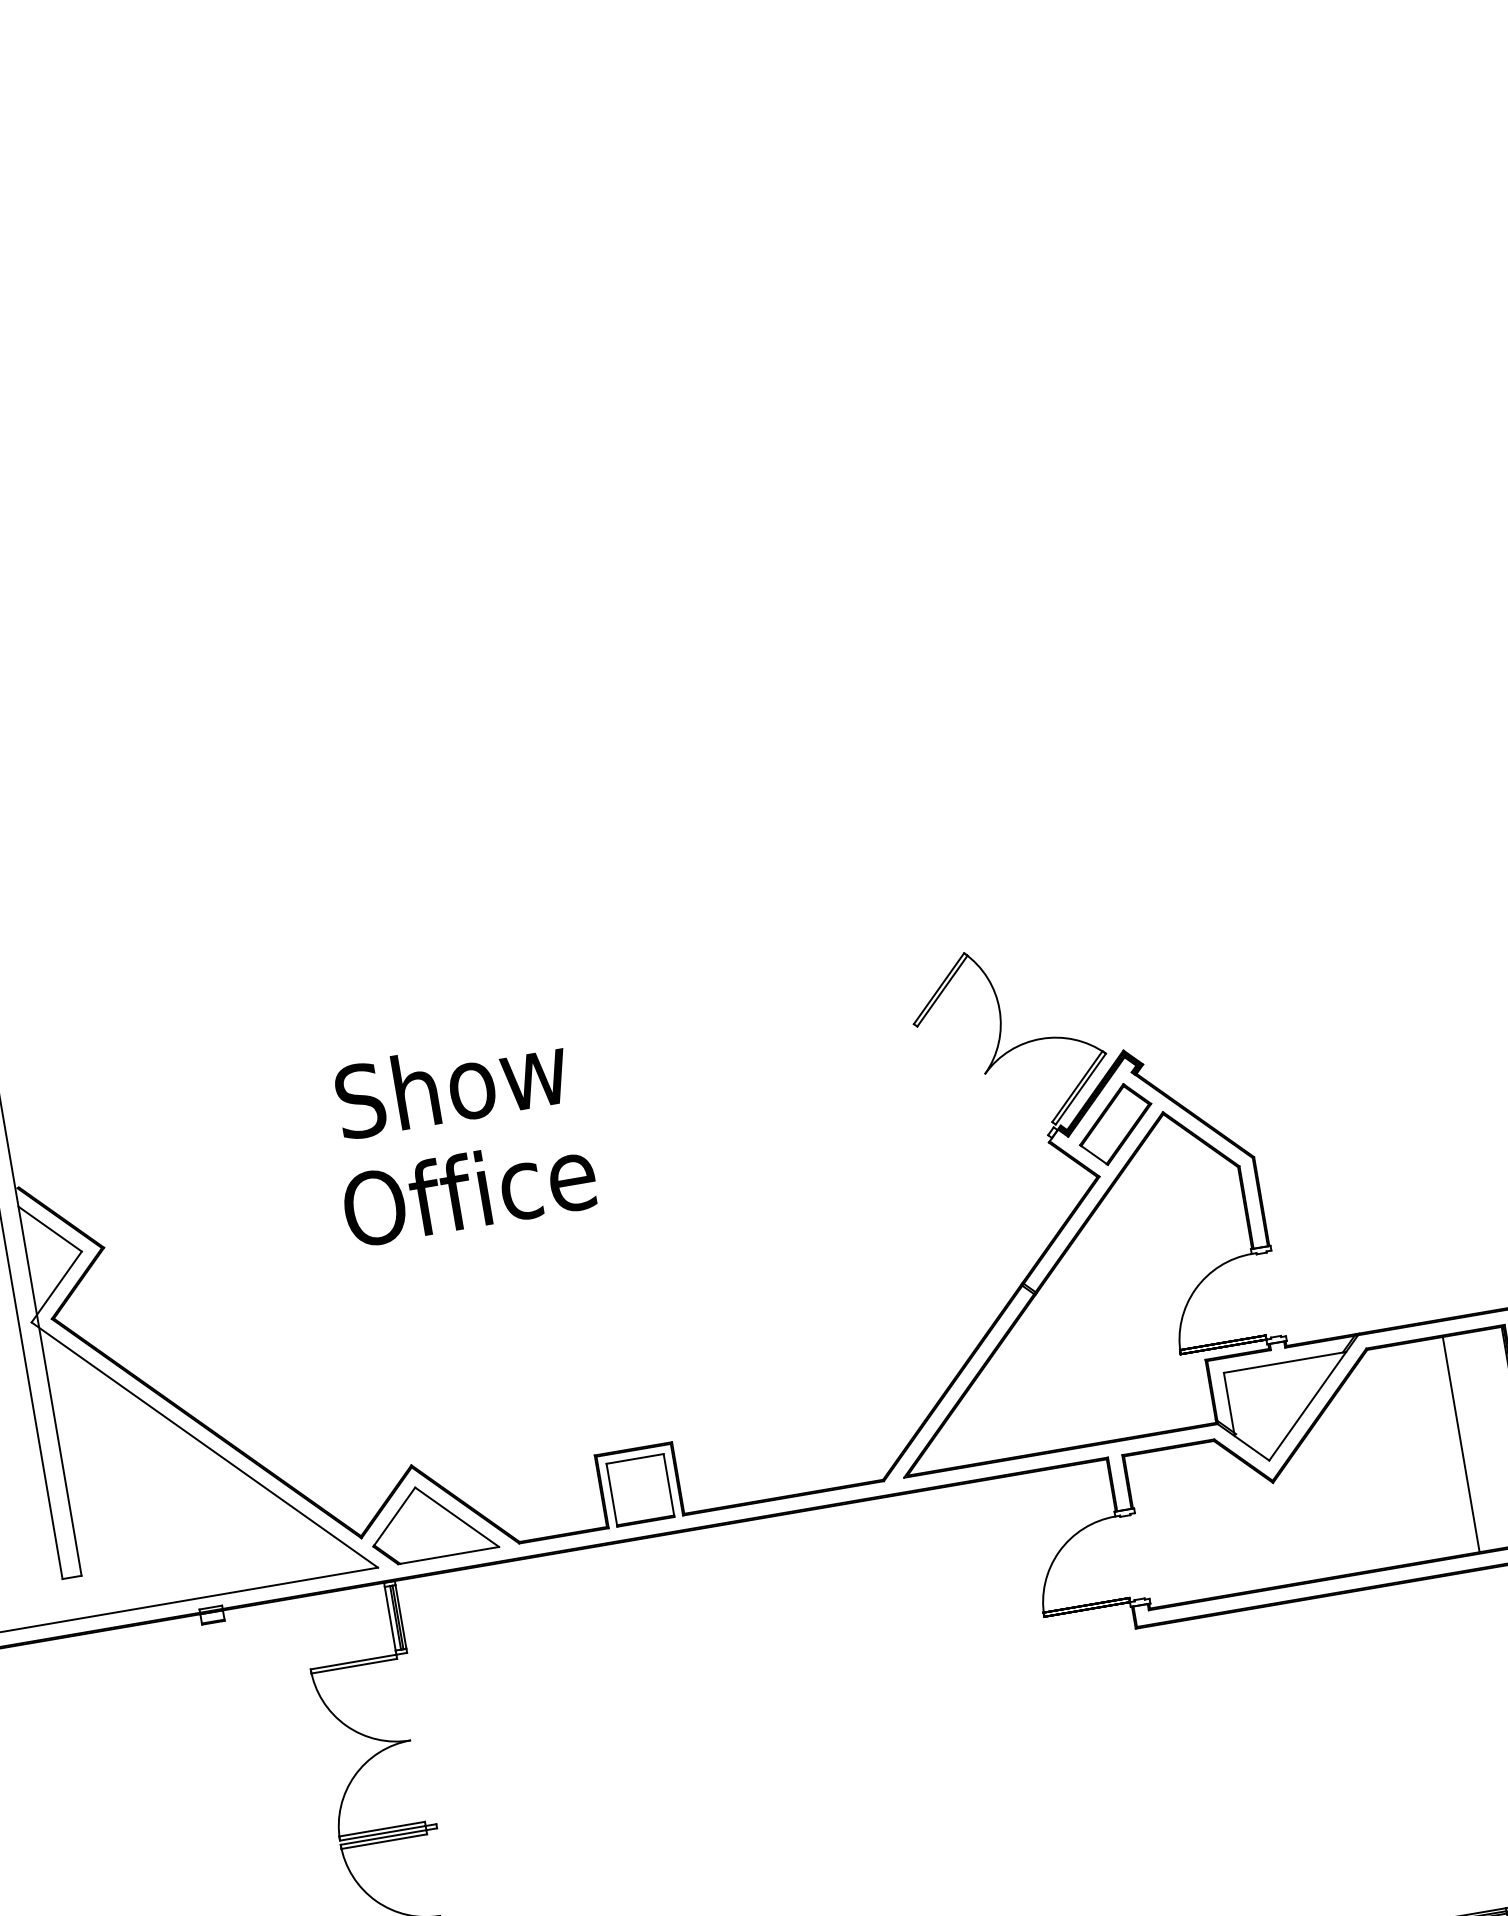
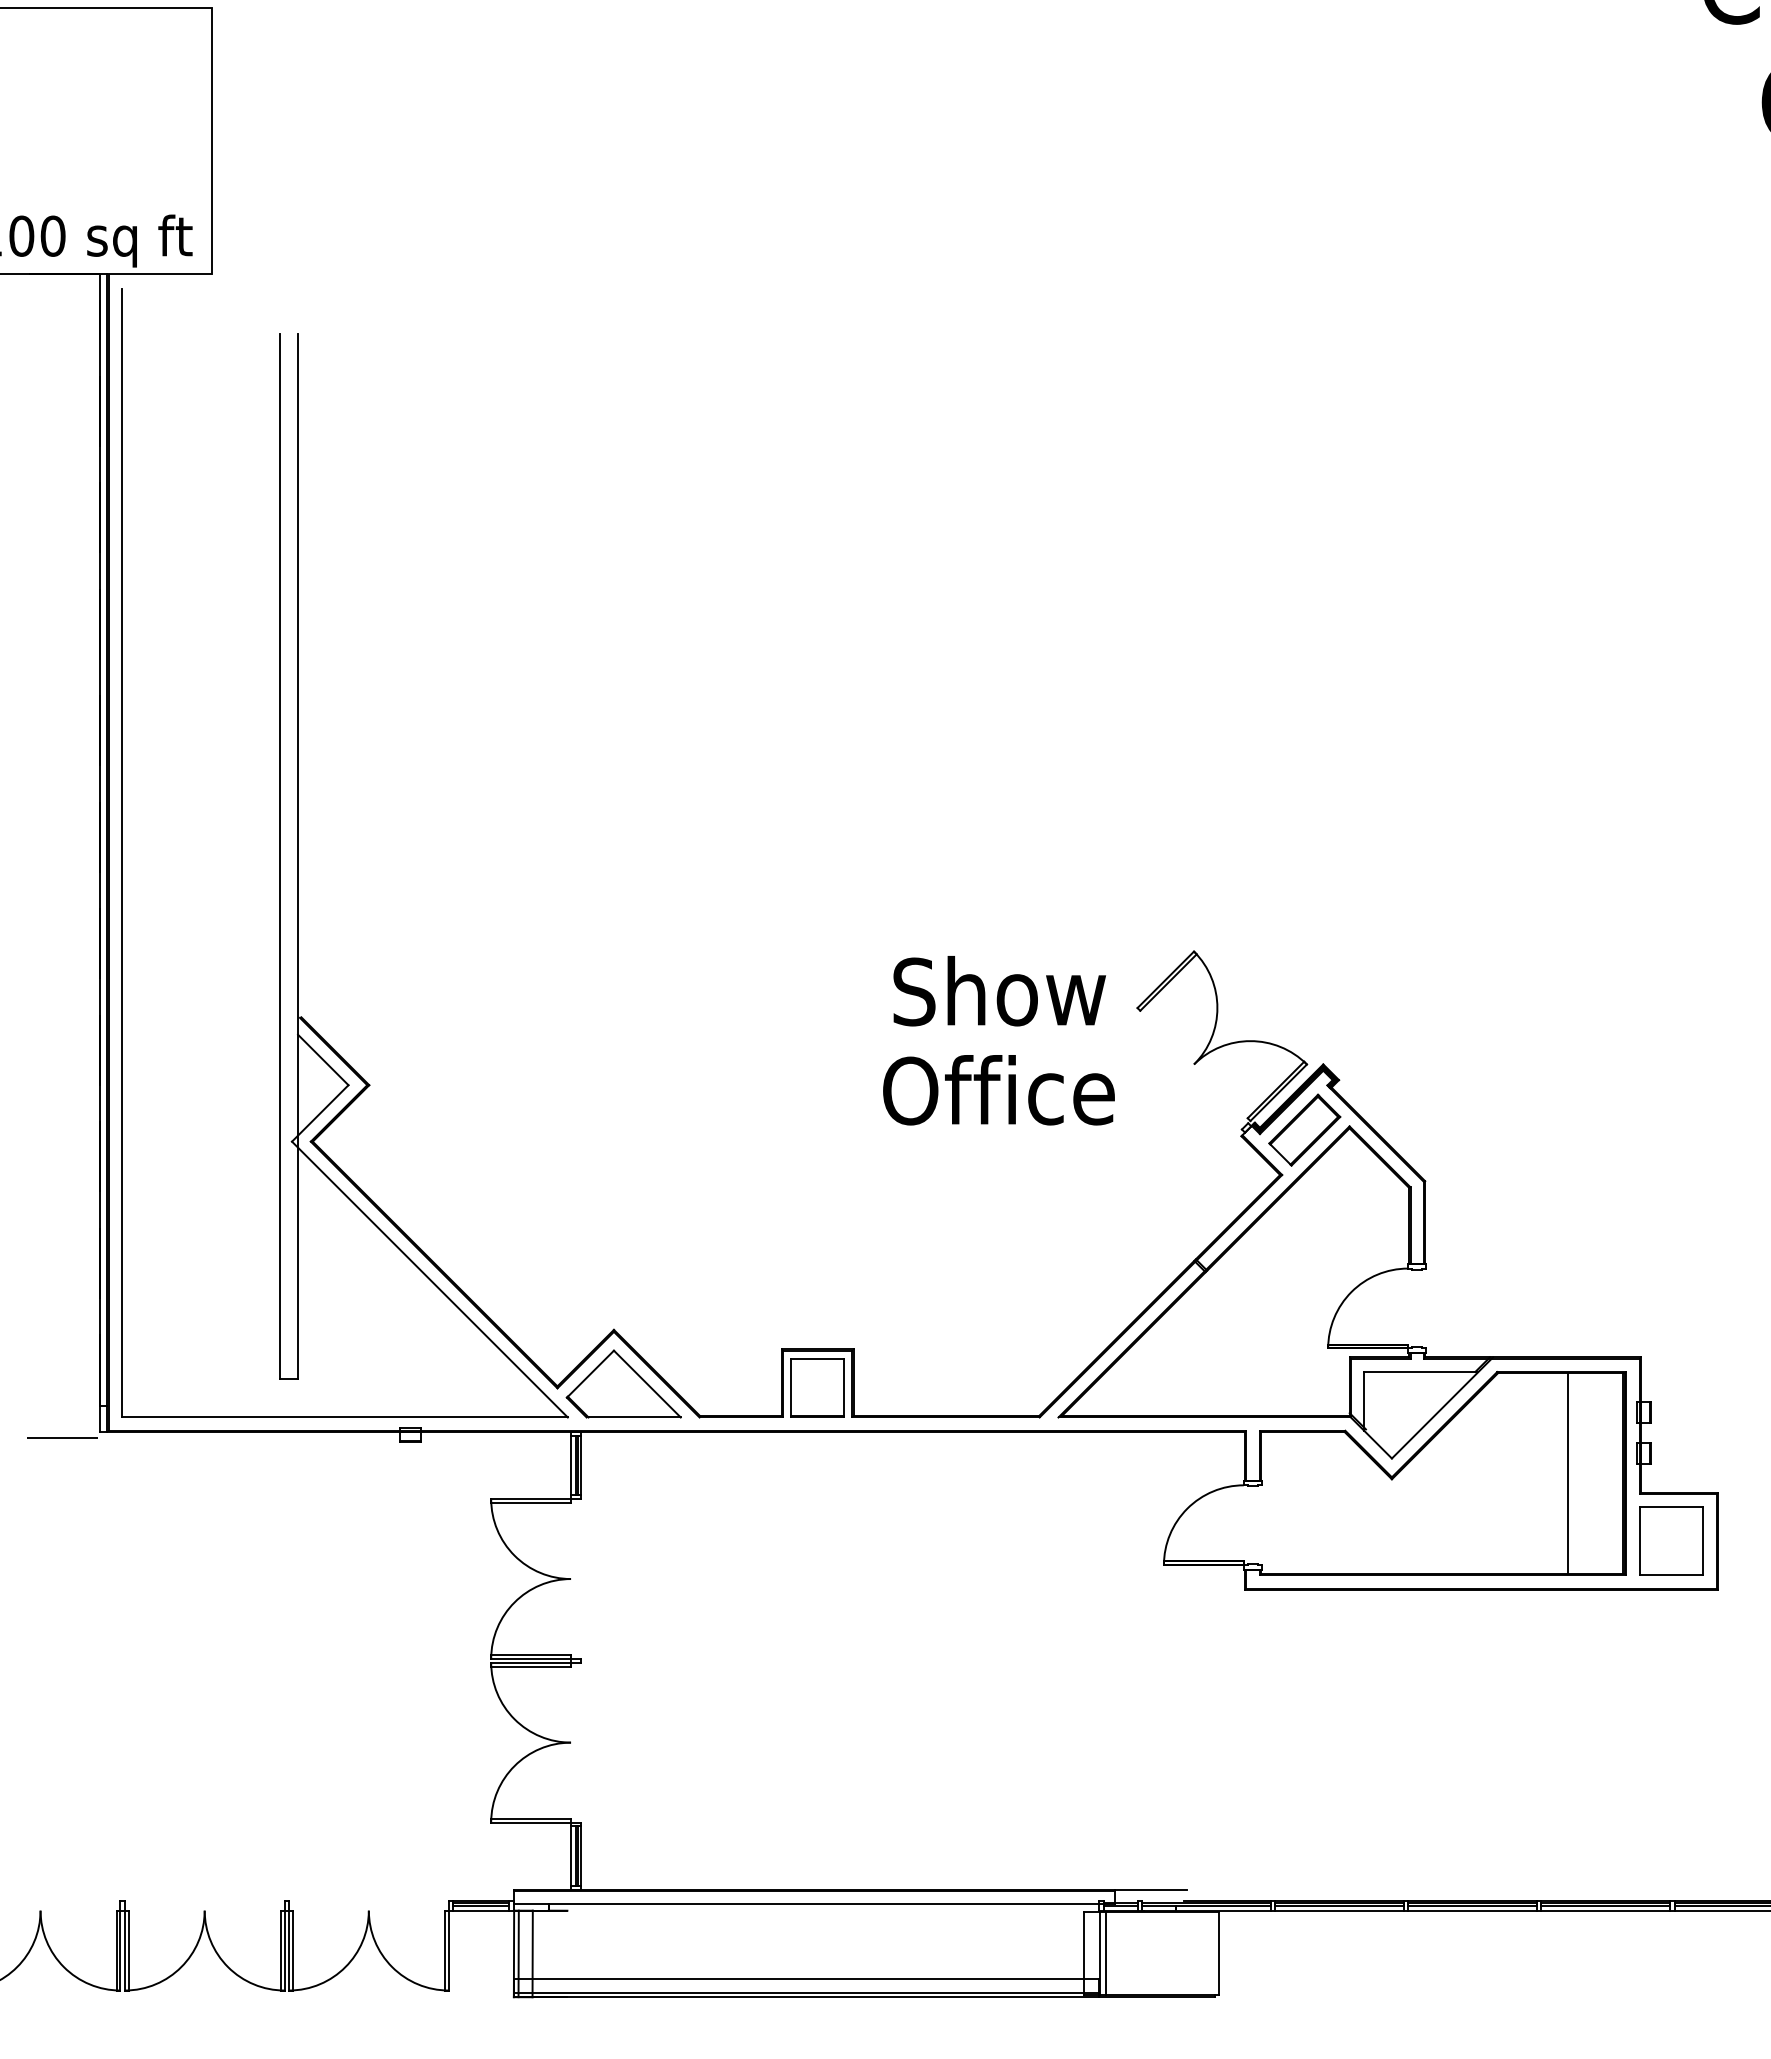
text: (459, 1137) -> (998, 1040), moved

